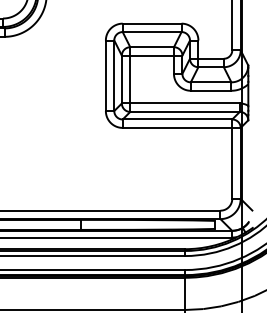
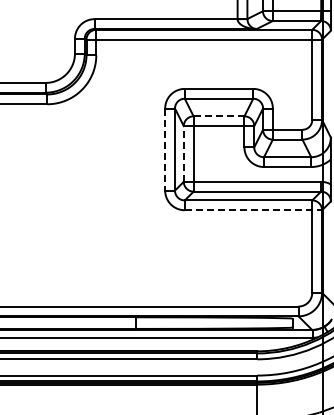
line: (152, 47) -> (219, 116), solid -> dashed
line: (106, 76) -> (165, 150), solid -> dashed
line: (121, 79) -> (183, 153), solid -> dashed
line: (181, 128) -> (253, 210), solid -> dashed

